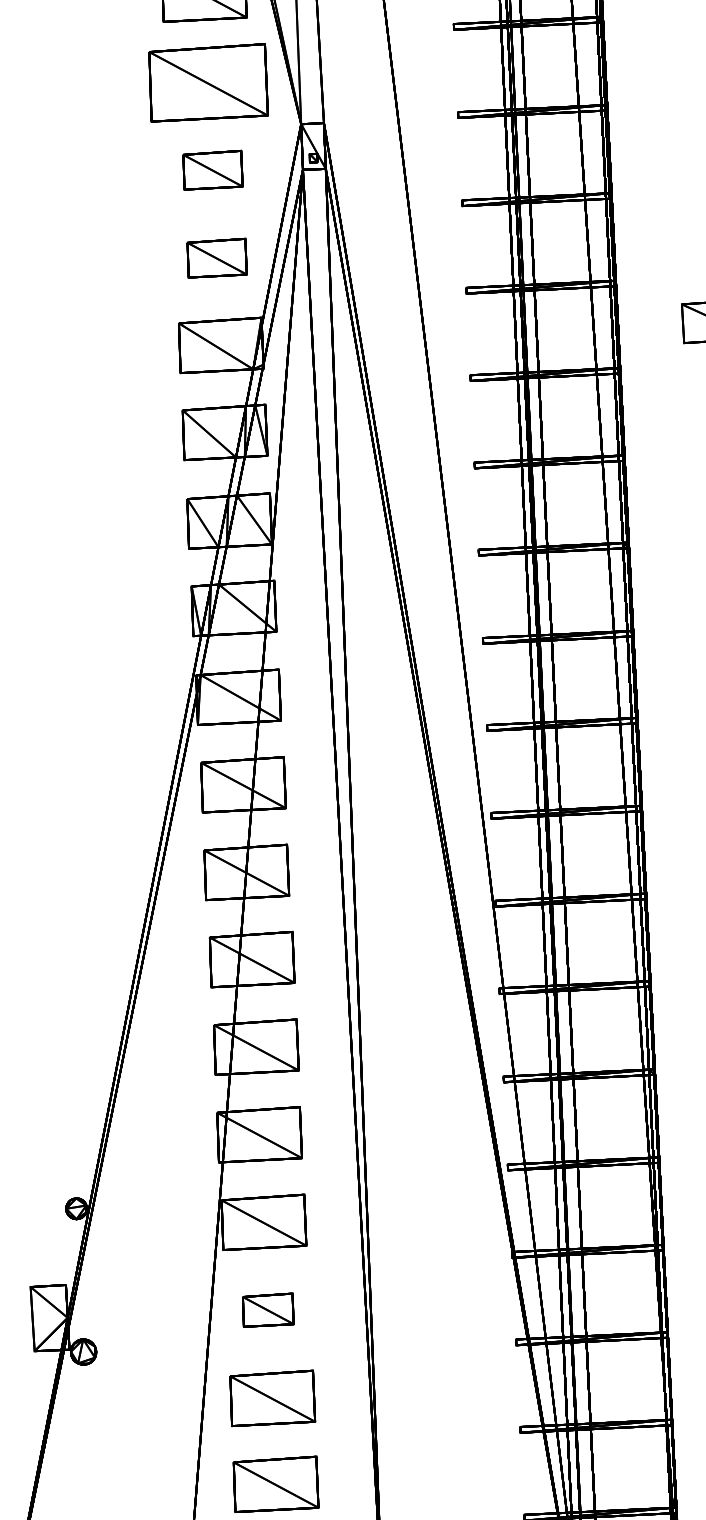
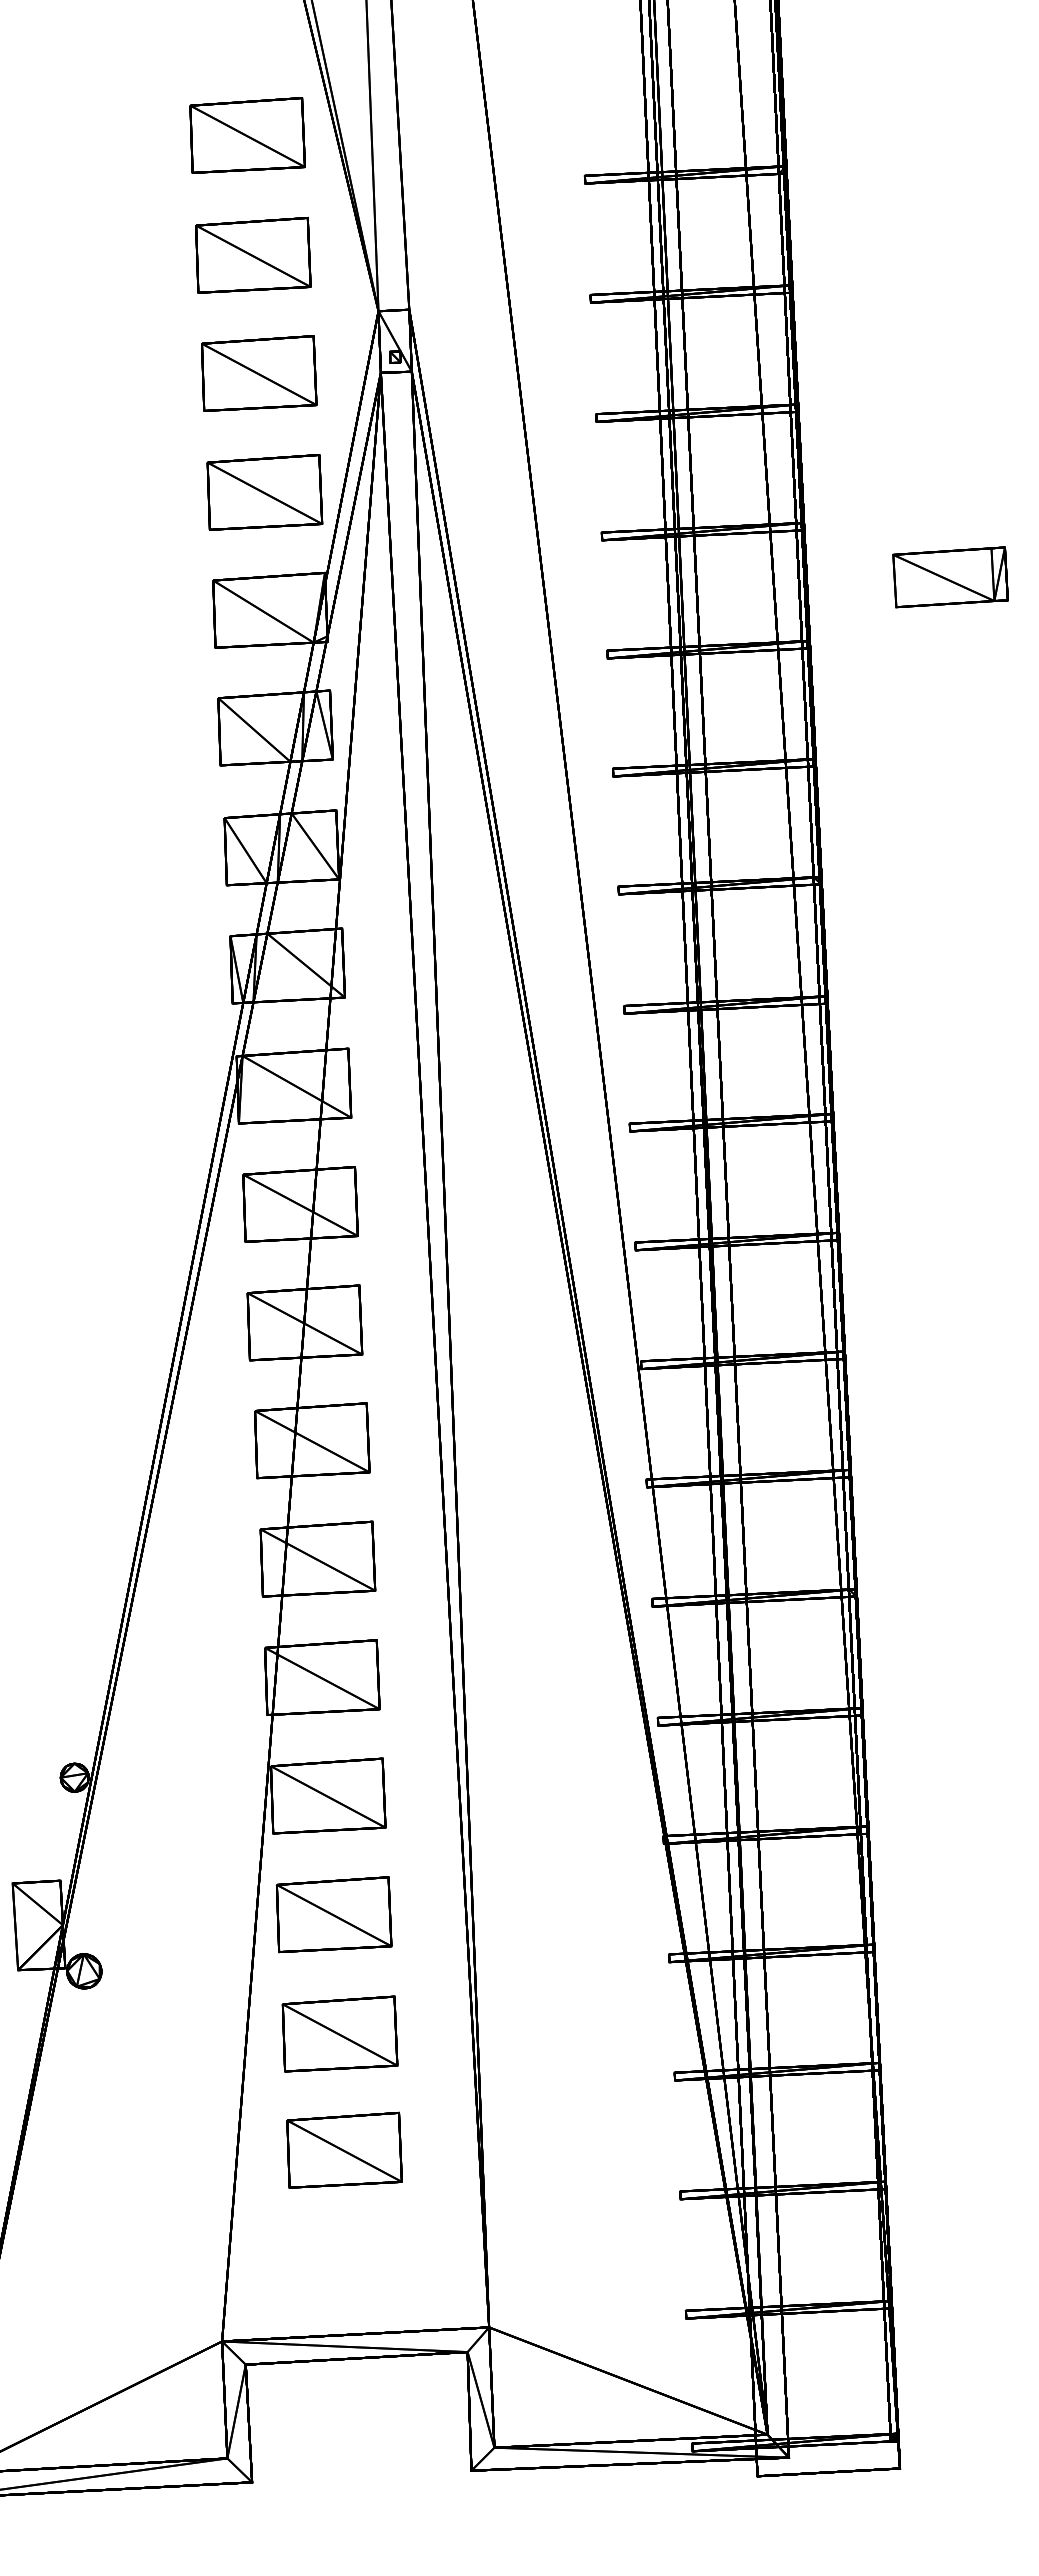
part: (208, 82) -> (253, 255), size x0.71
part: (213, 170) -> (259, 373), size x1.43
part: (216, 258) -> (264, 492), size x1.43
part: (267, 1309) -> (333, 1914), size x1.67

